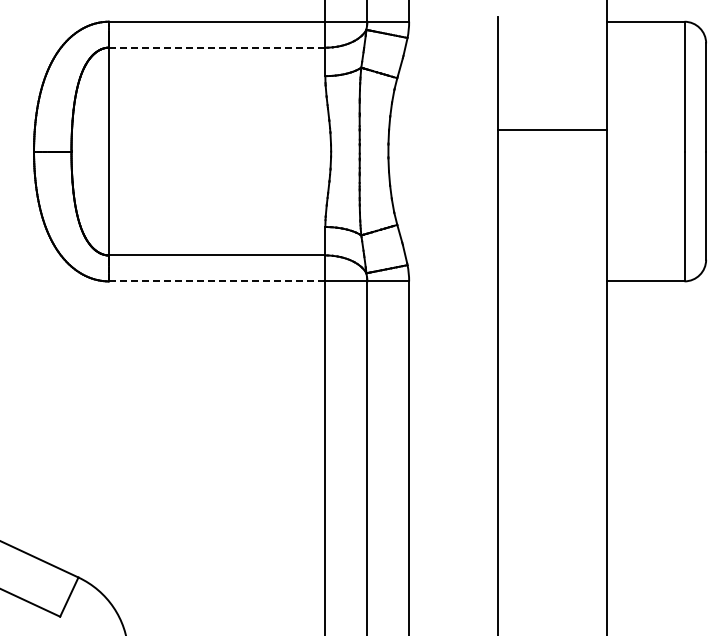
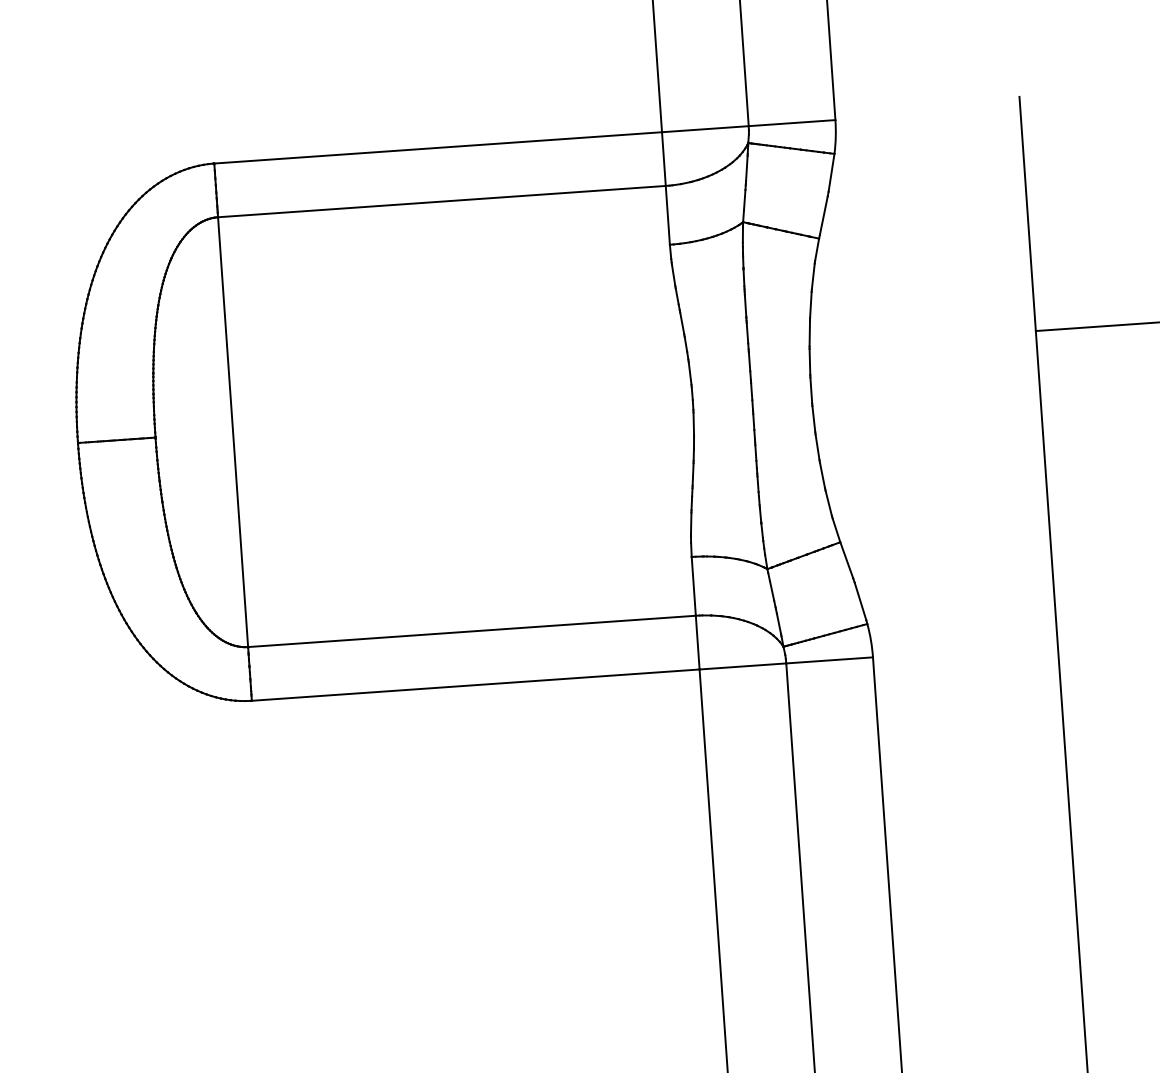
line: (216, 47) -> (440, 201), dashed -> solid
line: (216, 281) -> (474, 685), dashed -> solid

